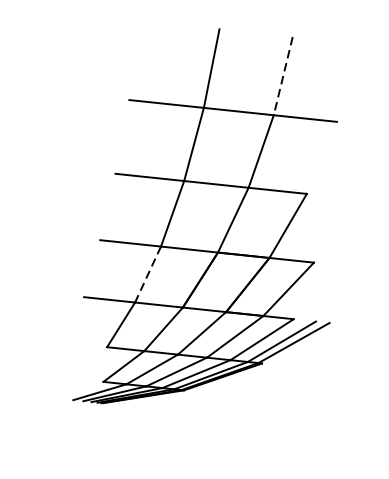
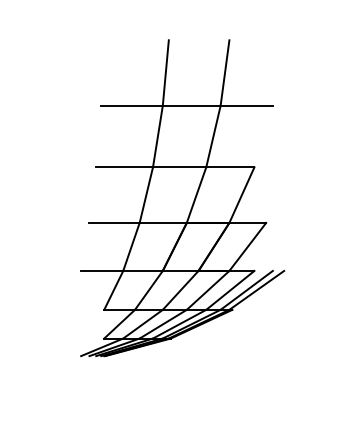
line: (282, 76) -> (224, 73), dashed -> solid
line: (147, 275) -> (131, 247), dashed -> solid

